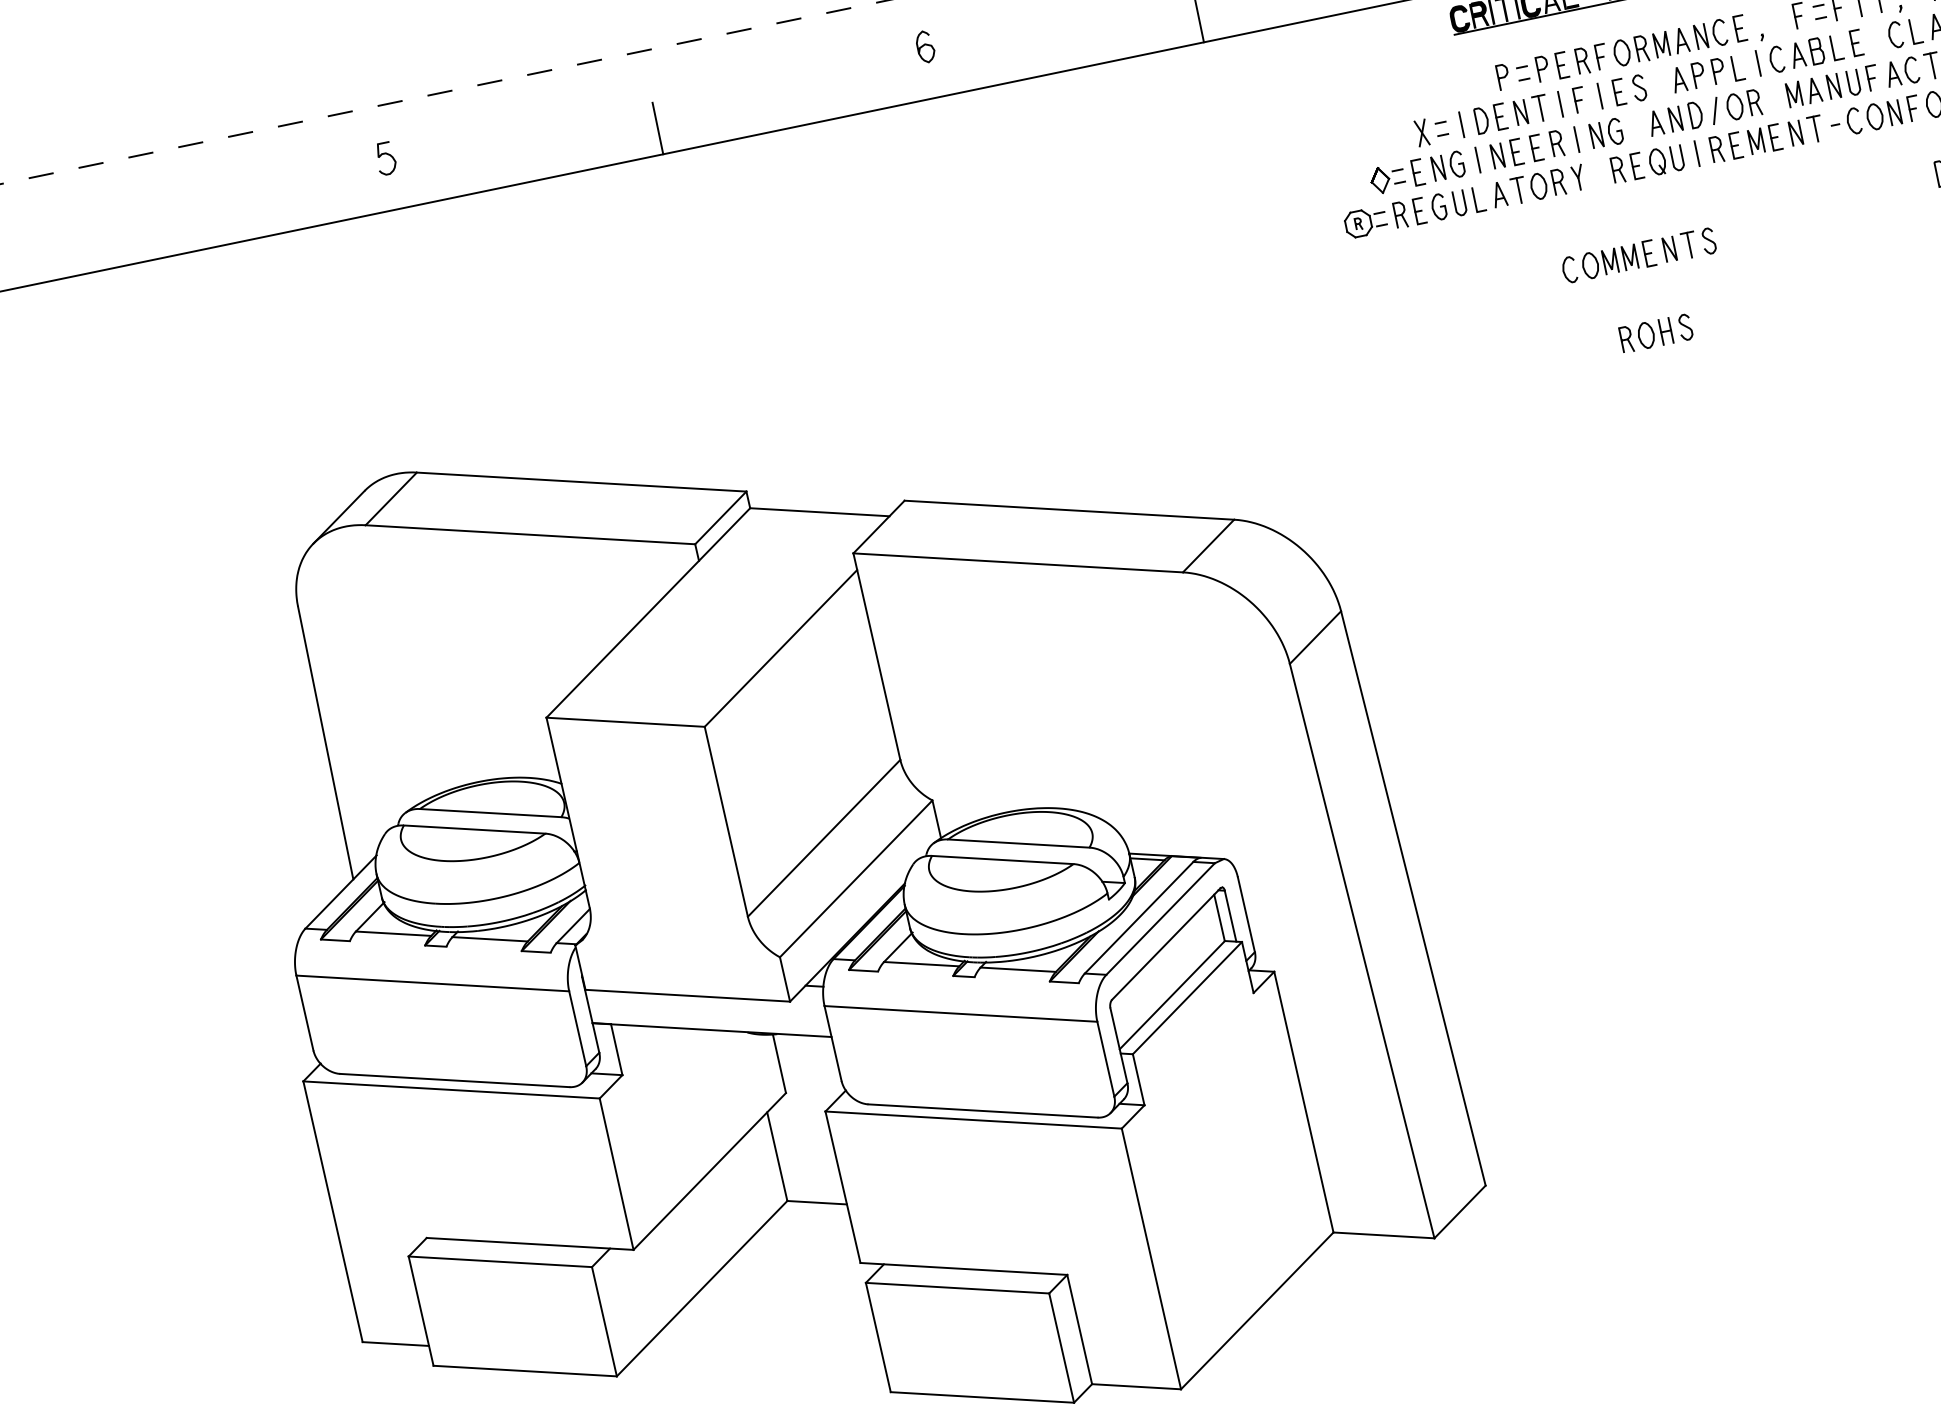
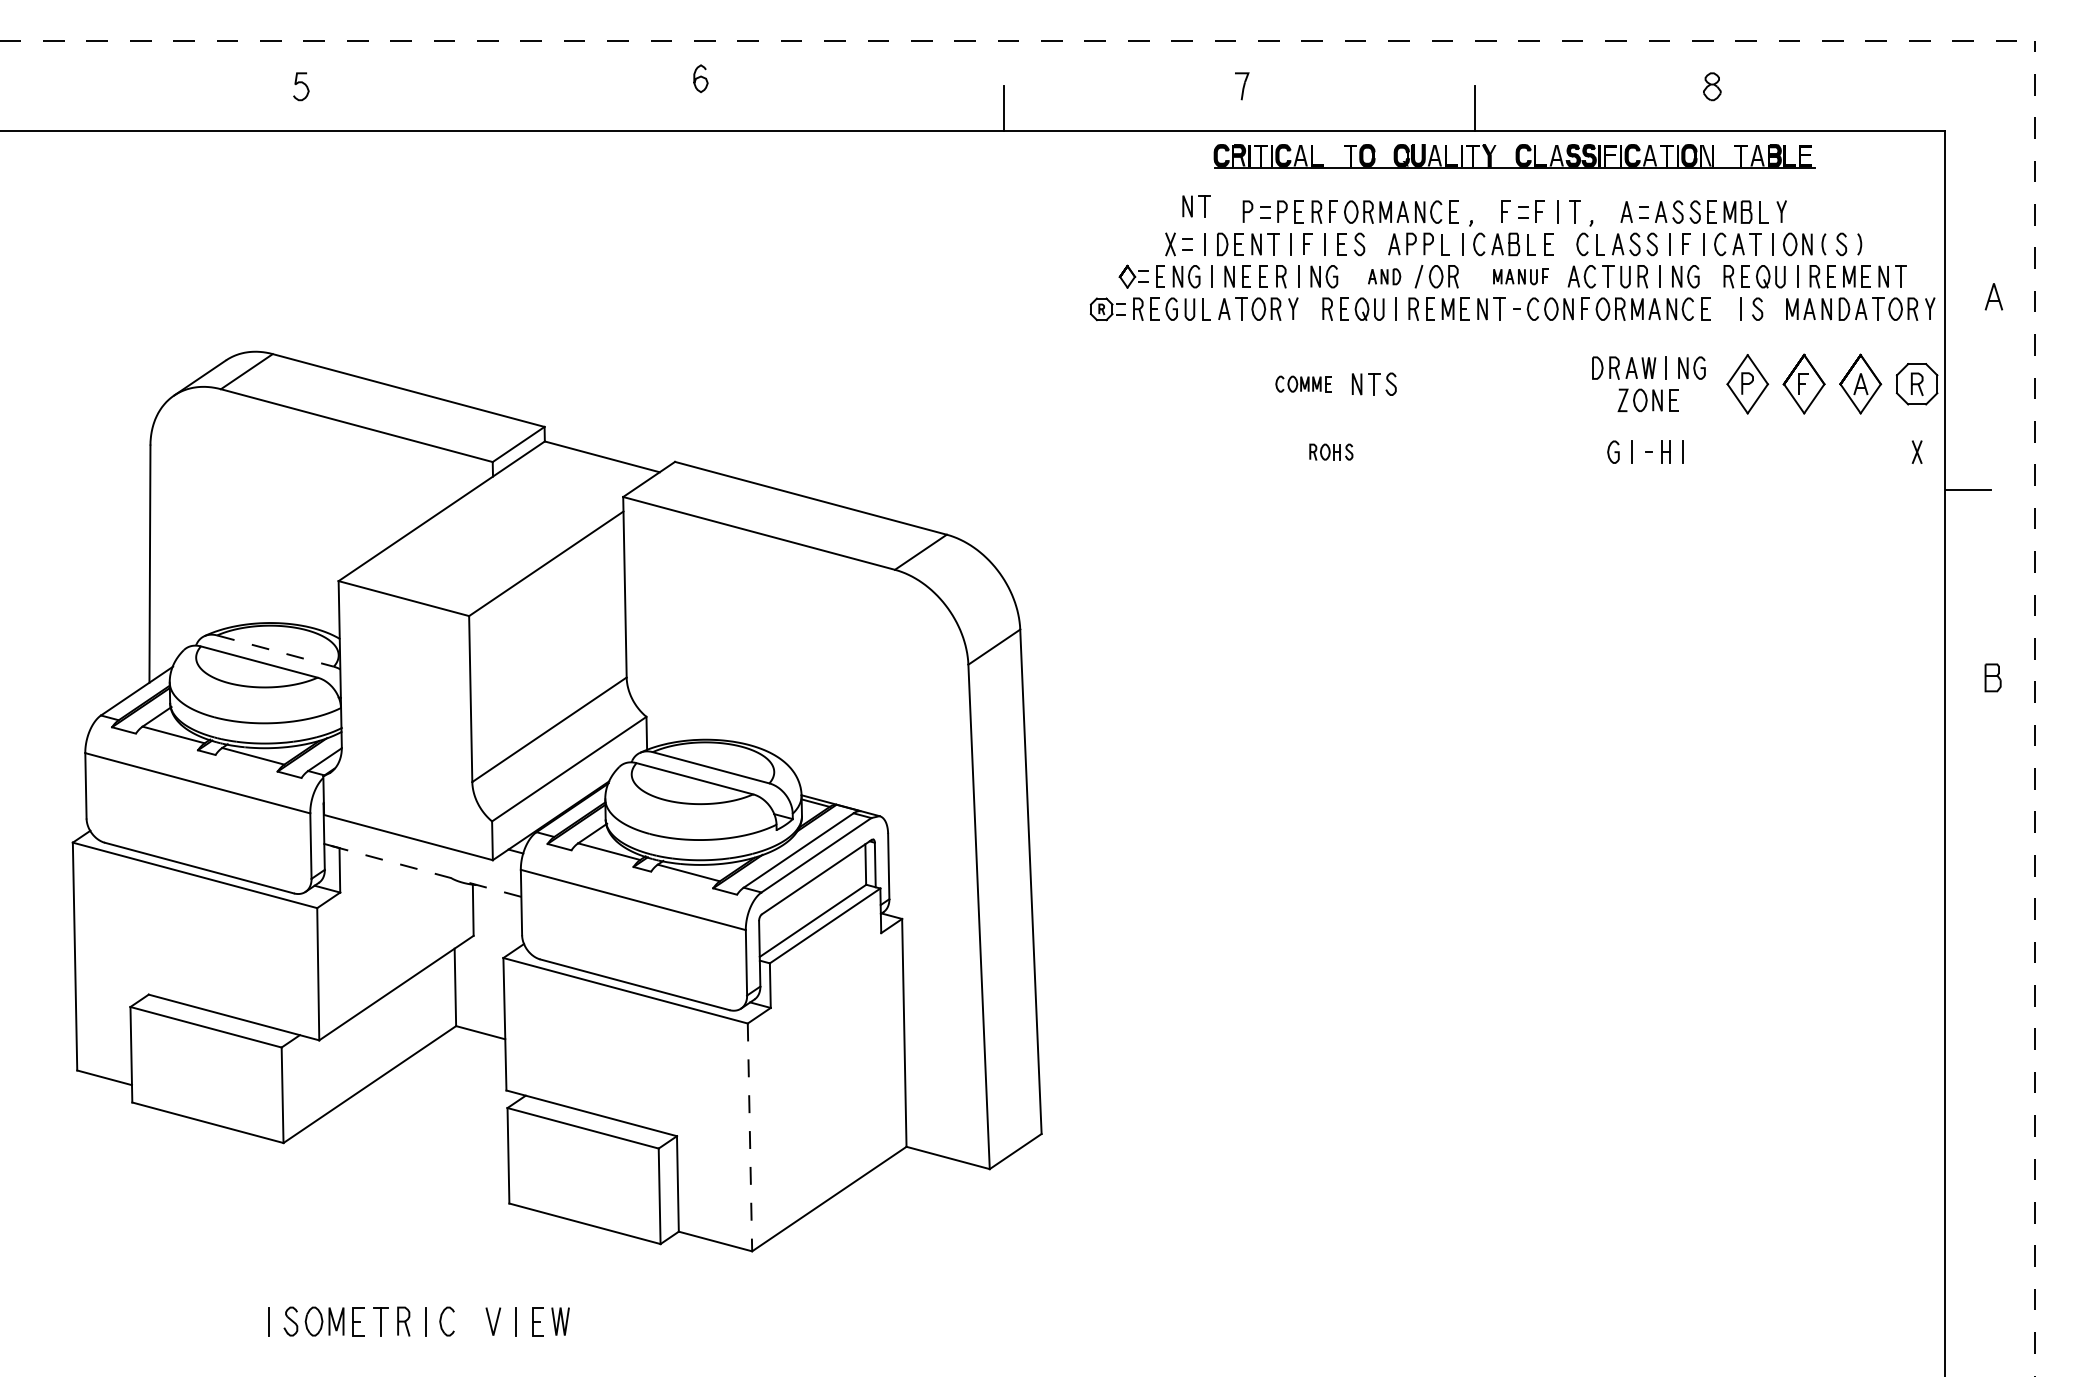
curve: (924, 45) -> (700, 77), moved
part: (1442, 83) -> (1196, 206), added
part: (1831, 86) -> (1520, 276), size x0.7
part: (1675, 118) -> (1384, 276), size x0.7
line: (657, 128) -> (533, 108), removed
part: (1607, 261) -> (1303, 383), size x0.7
part: (1656, 332) -> (1331, 451), size x0.7
line: (491, 813) -> (276, 651), solid -> dashed
line: (711, 1030) -> (422, 870), solid -> dashed
line: (1150, 1259) -> (749, 1137), solid -> dashed

